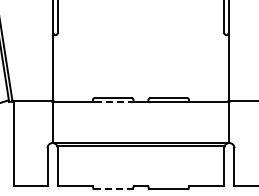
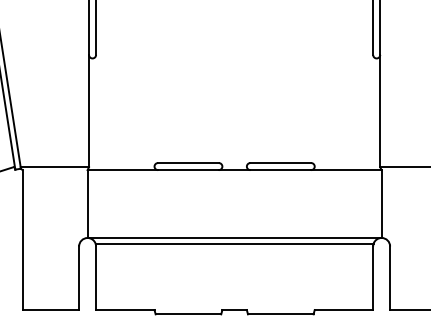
line: (113, 102) -> (188, 170), dashed -> solid
line: (113, 188) -> (188, 313), dashed -> solid

